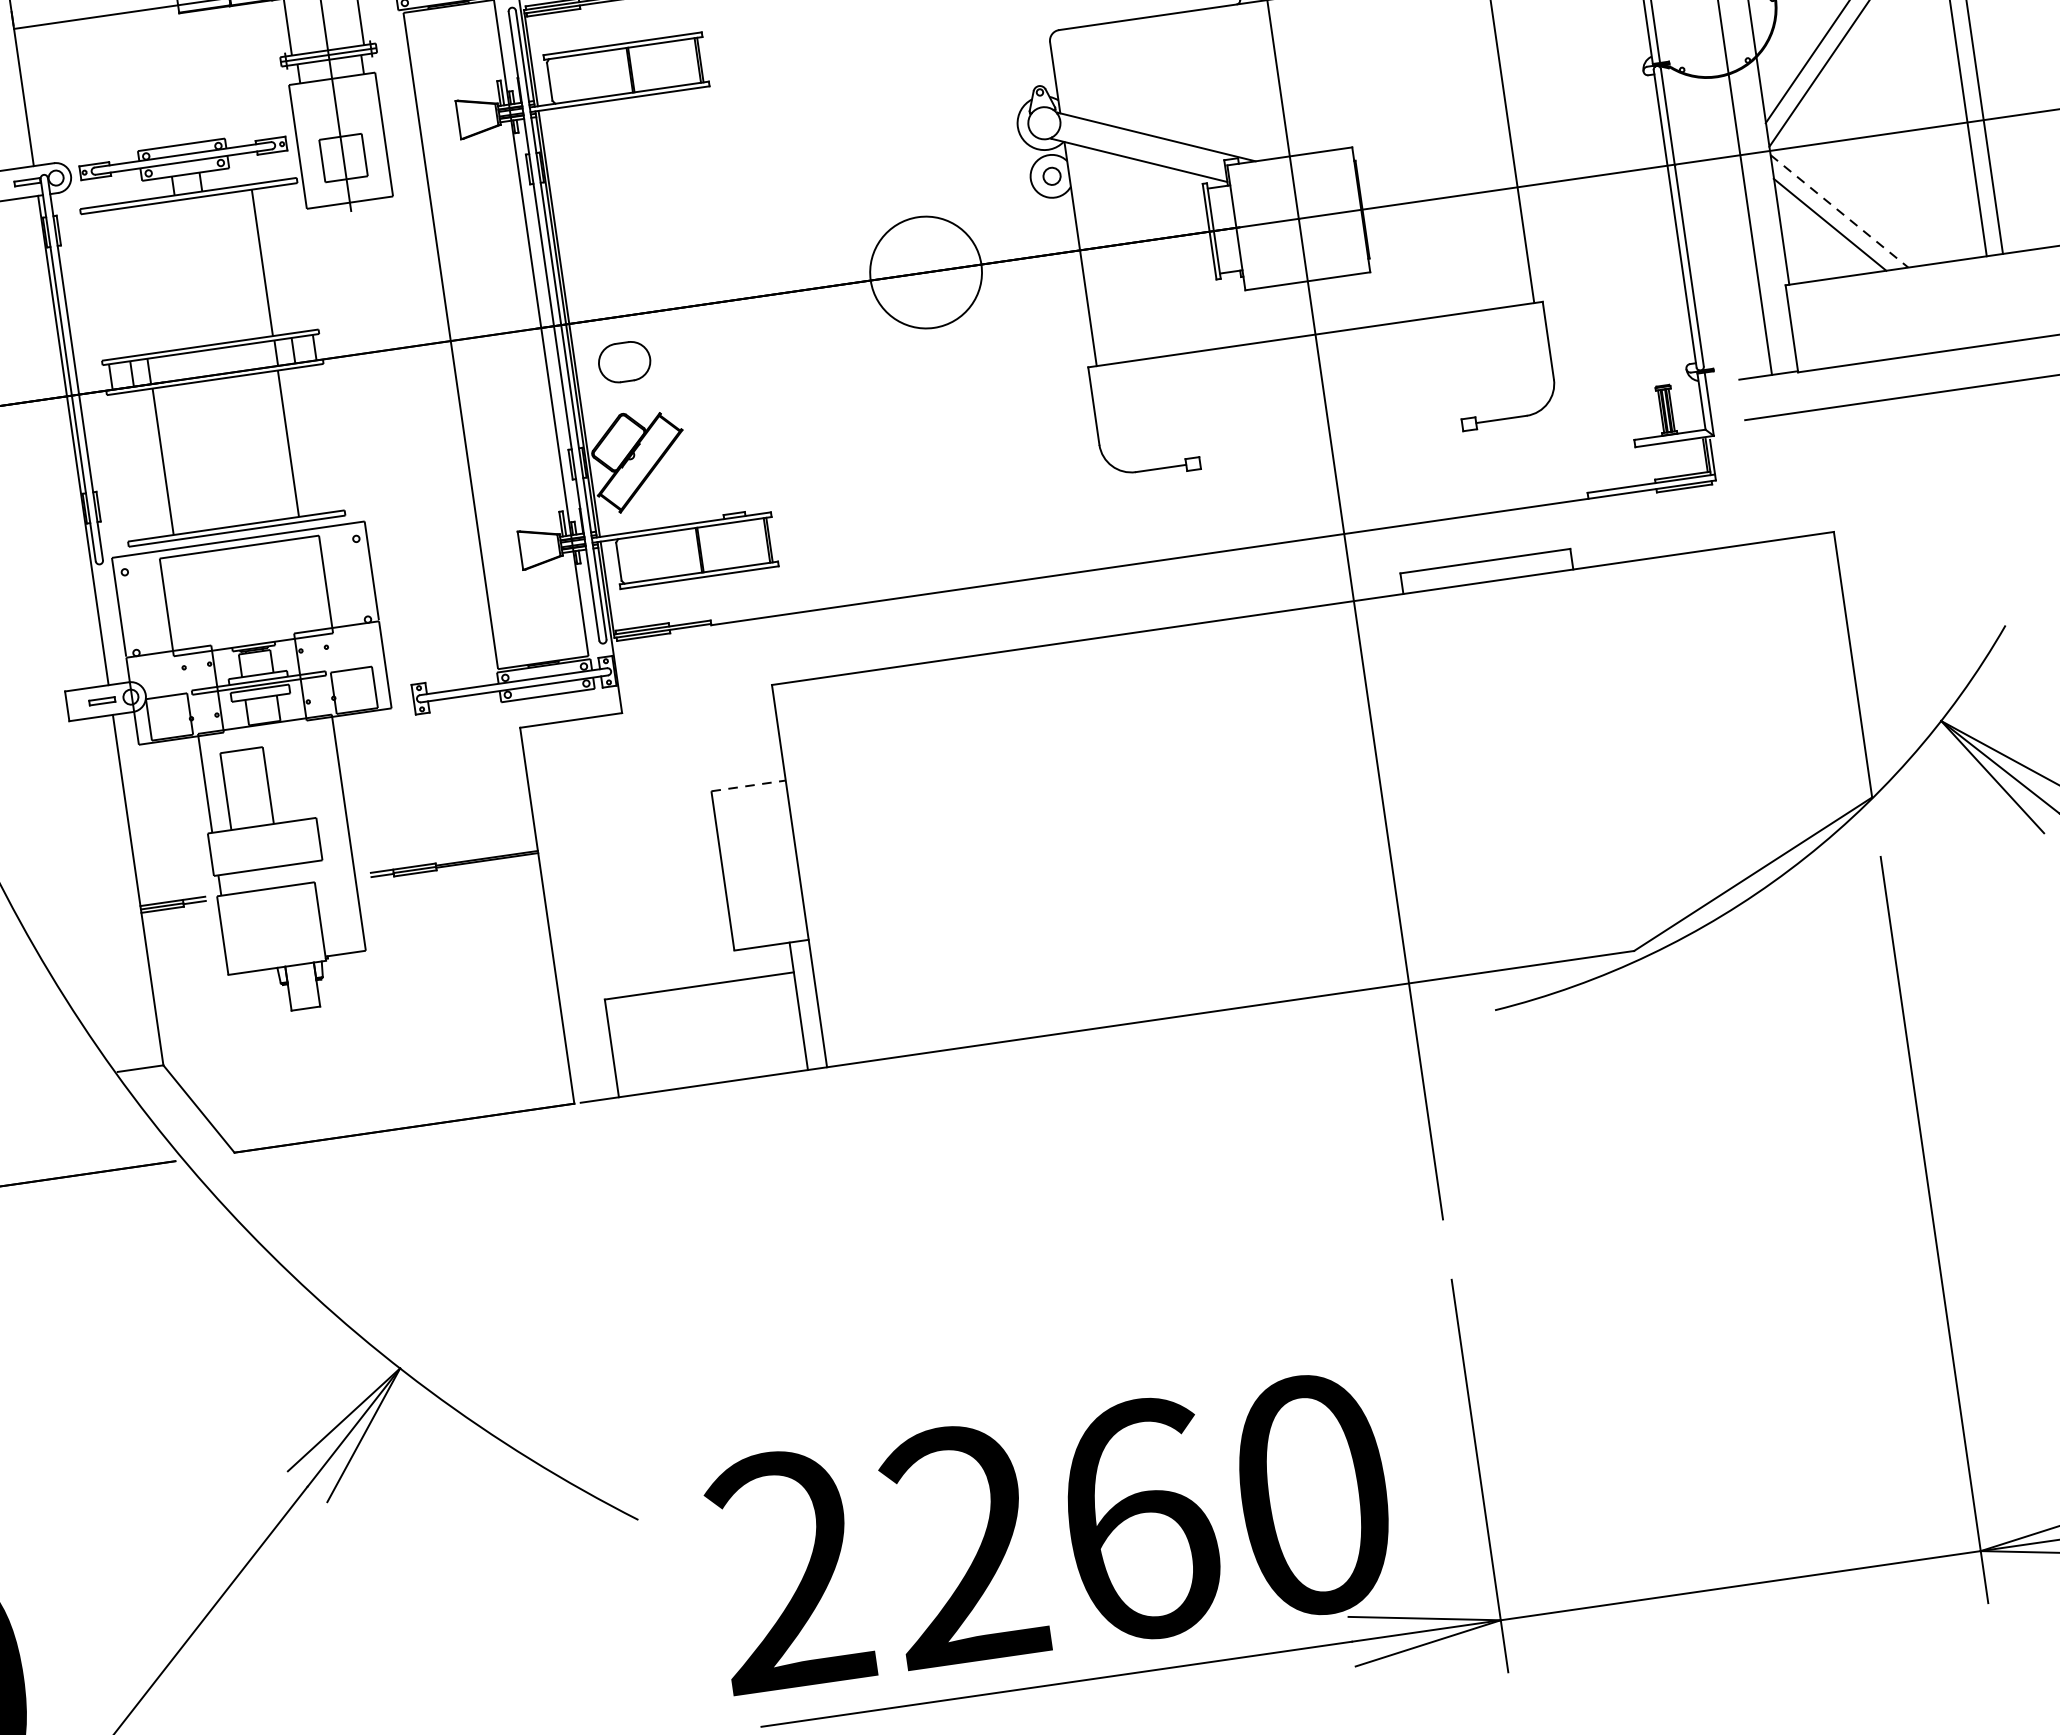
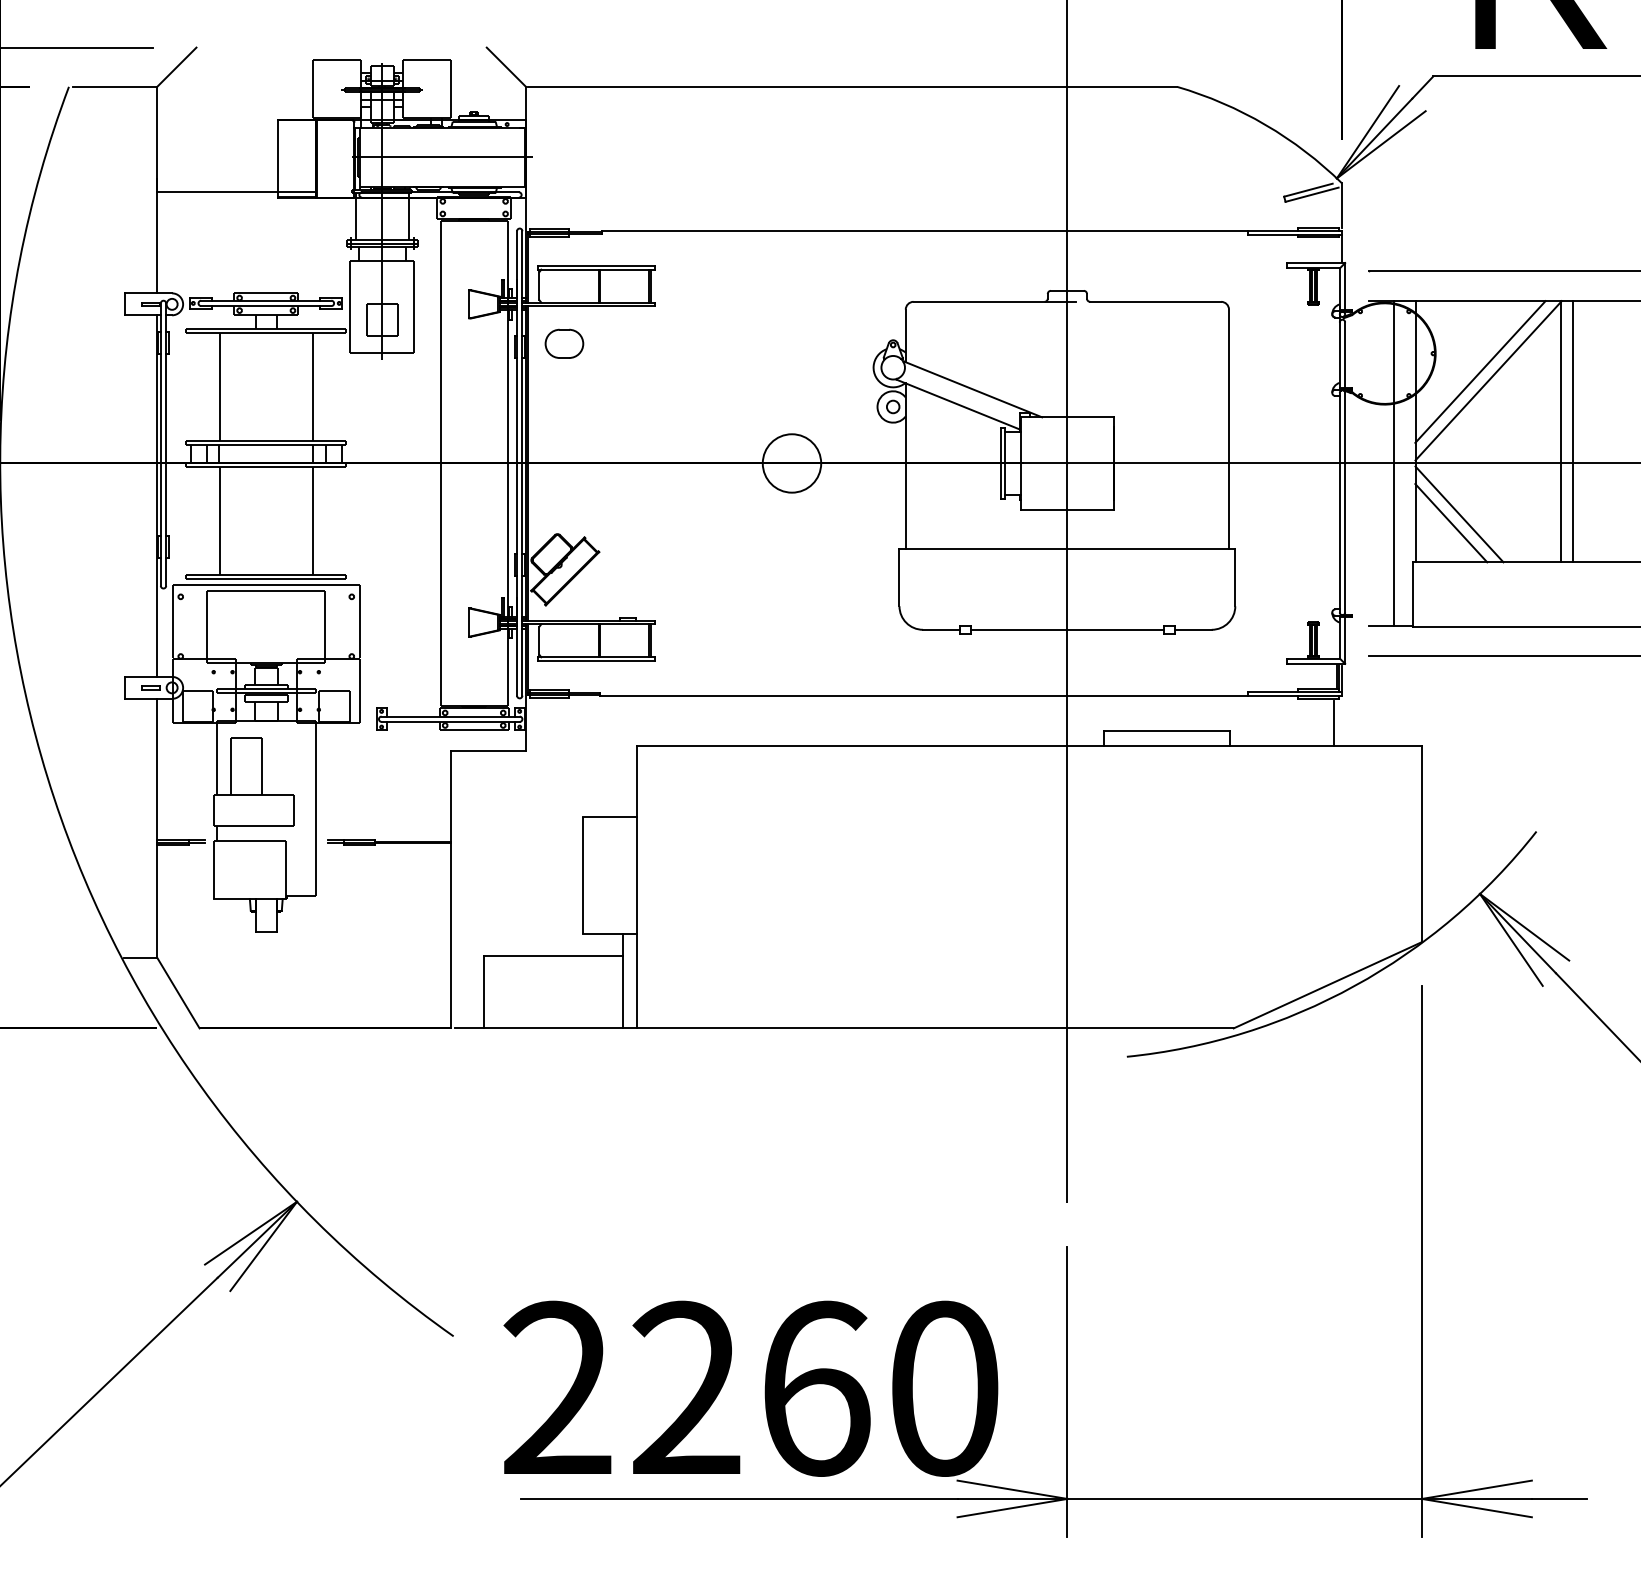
line: (1839, 211) -> (1459, 514), dashed -> solid
circle: (925, 272) -> (791, 463), size x0.71
line: (137, 281) -> (220, 387), added
part: (624, 361) -> (564, 343), moved
line: (1331, 443) -> (1067, 629), added
line: (1709, 518) -> (1333, 723), added
line: (749, 785) -> (610, 816), dashed -> solid

